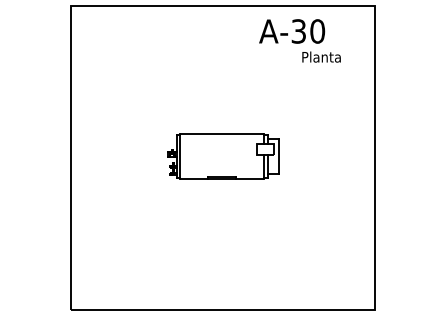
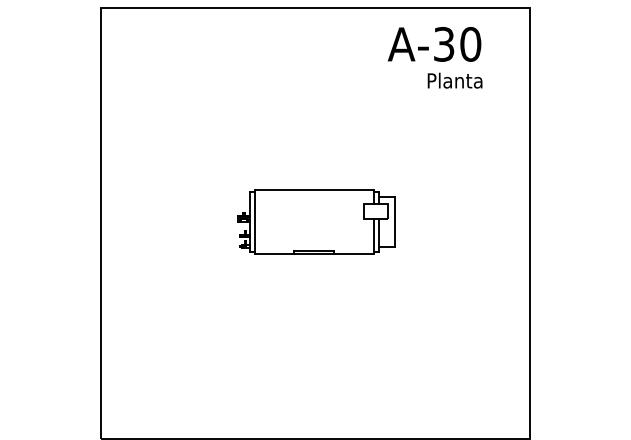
text: (292, 31) -> (435, 44), moved

